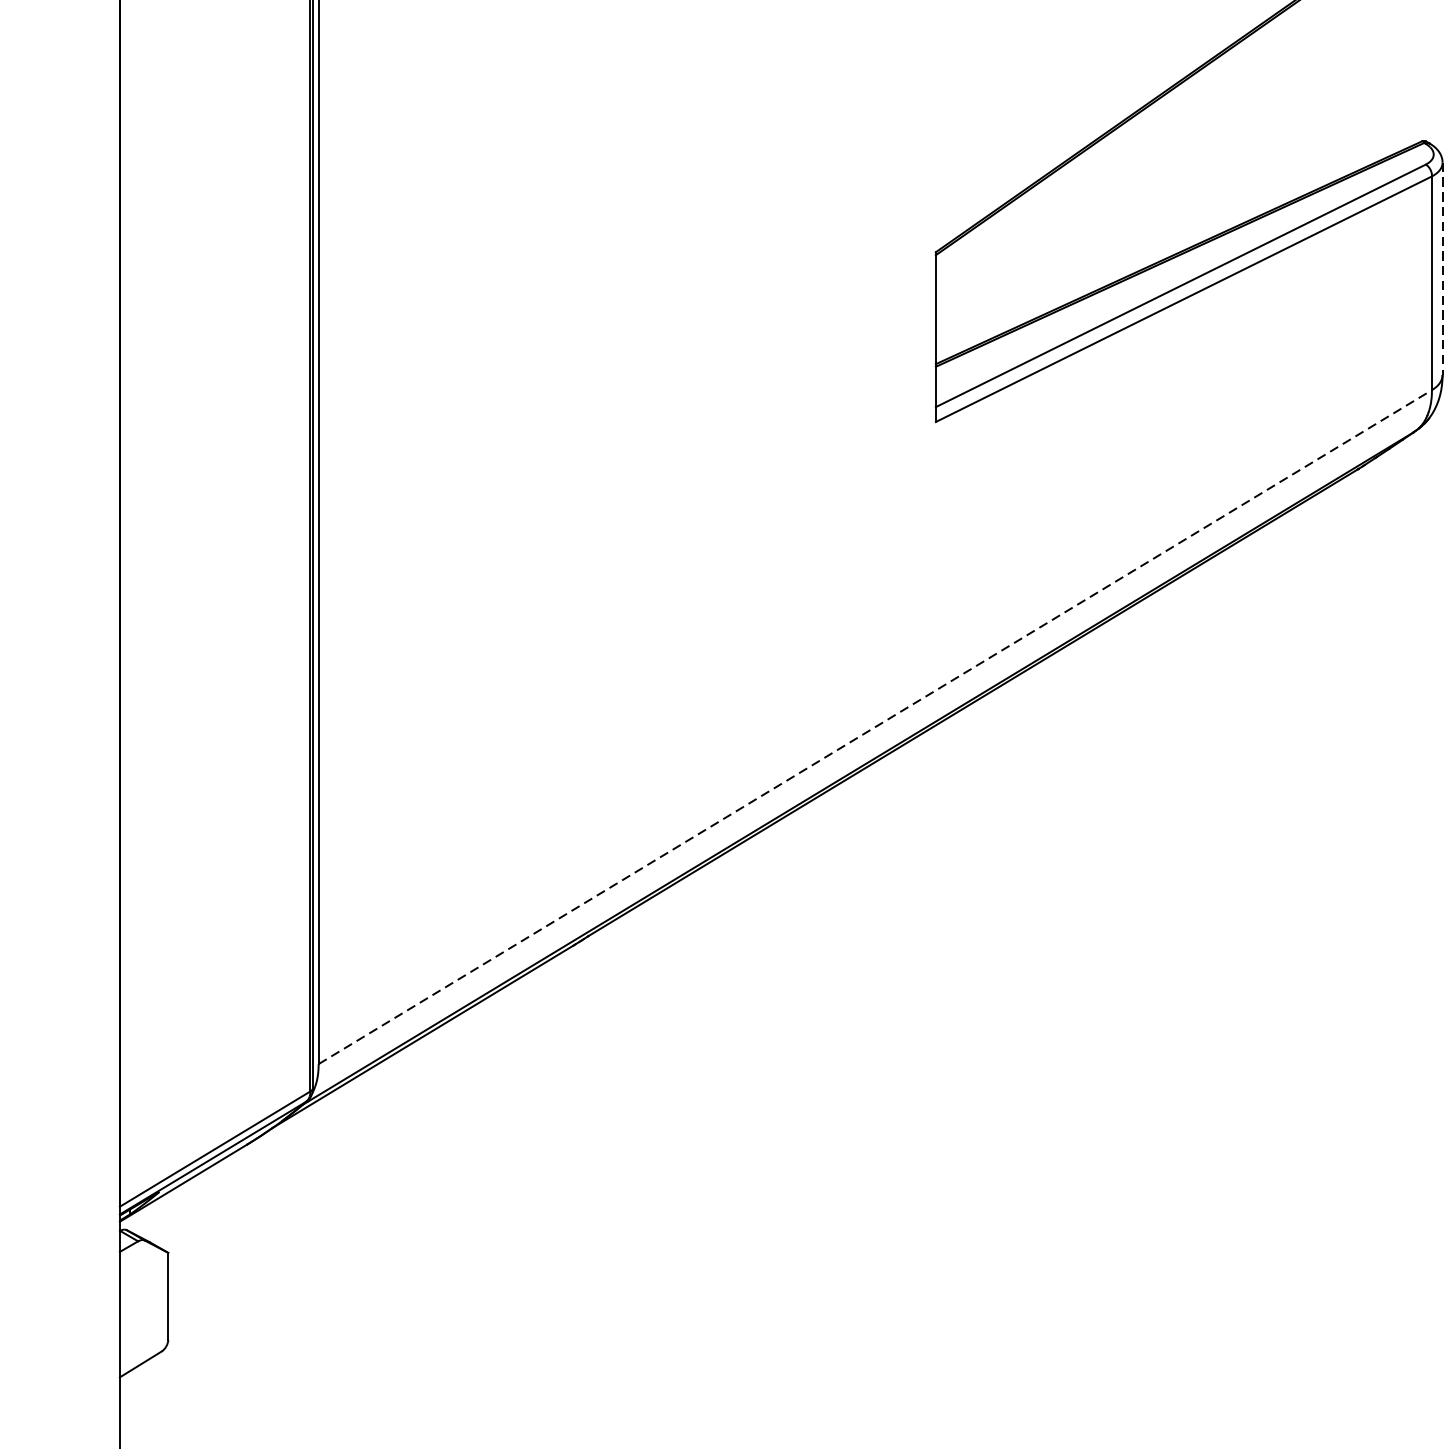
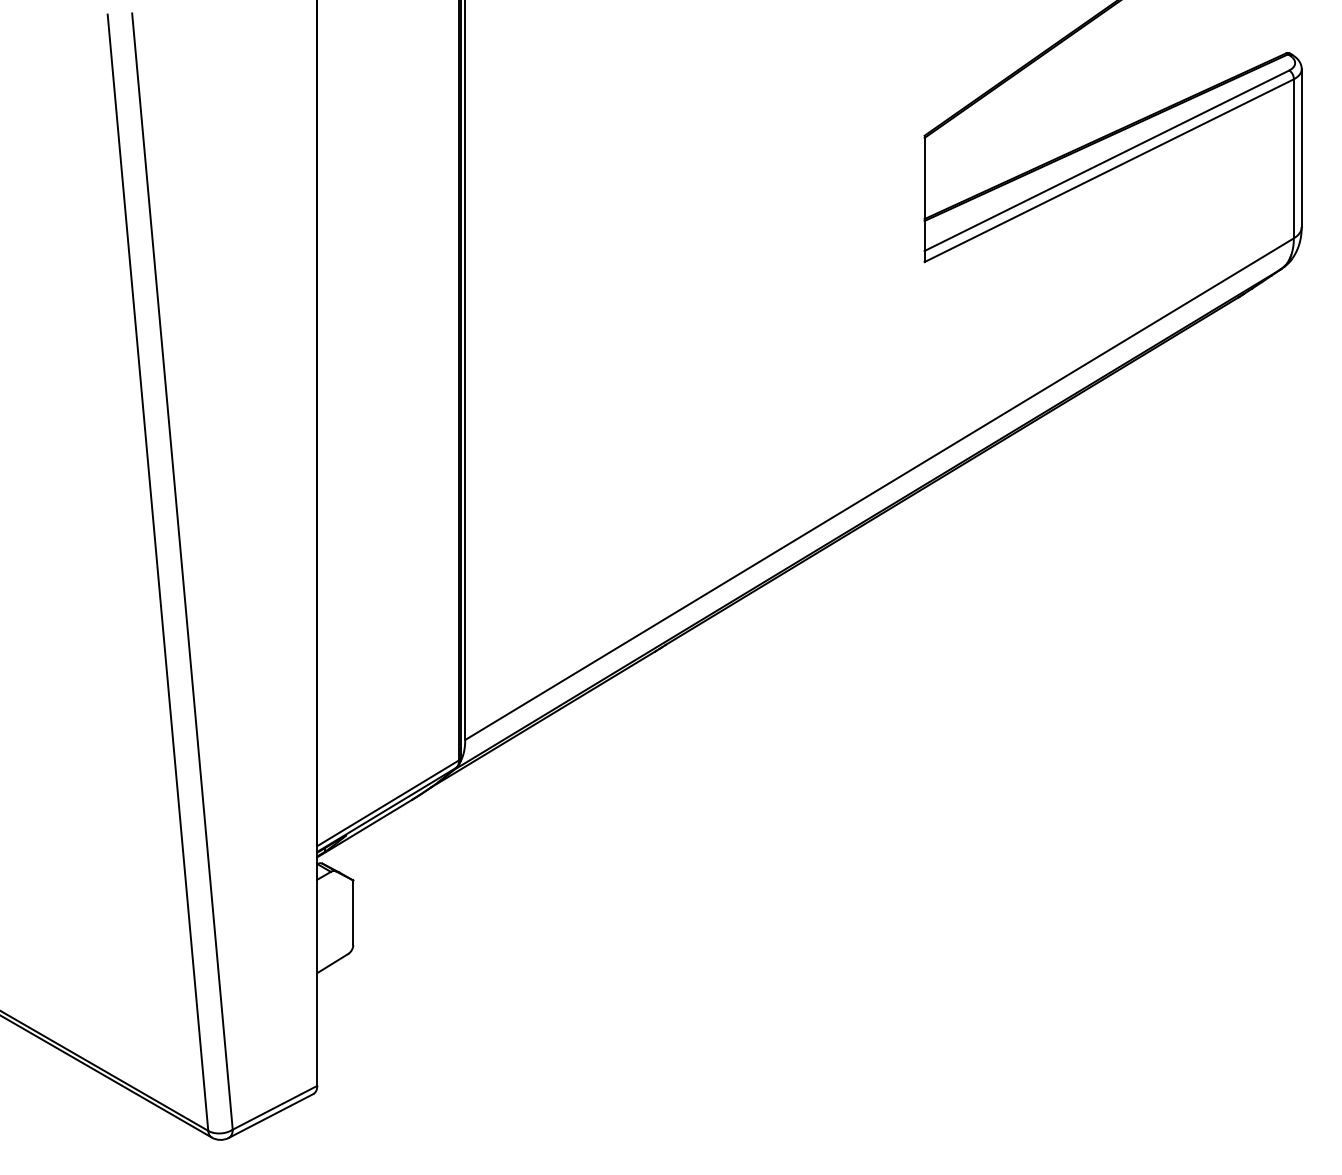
line: (1442, 269) -> (1301, 148), dashed -> solid
line: (875, 726) -> (879, 488), dashed -> solid

